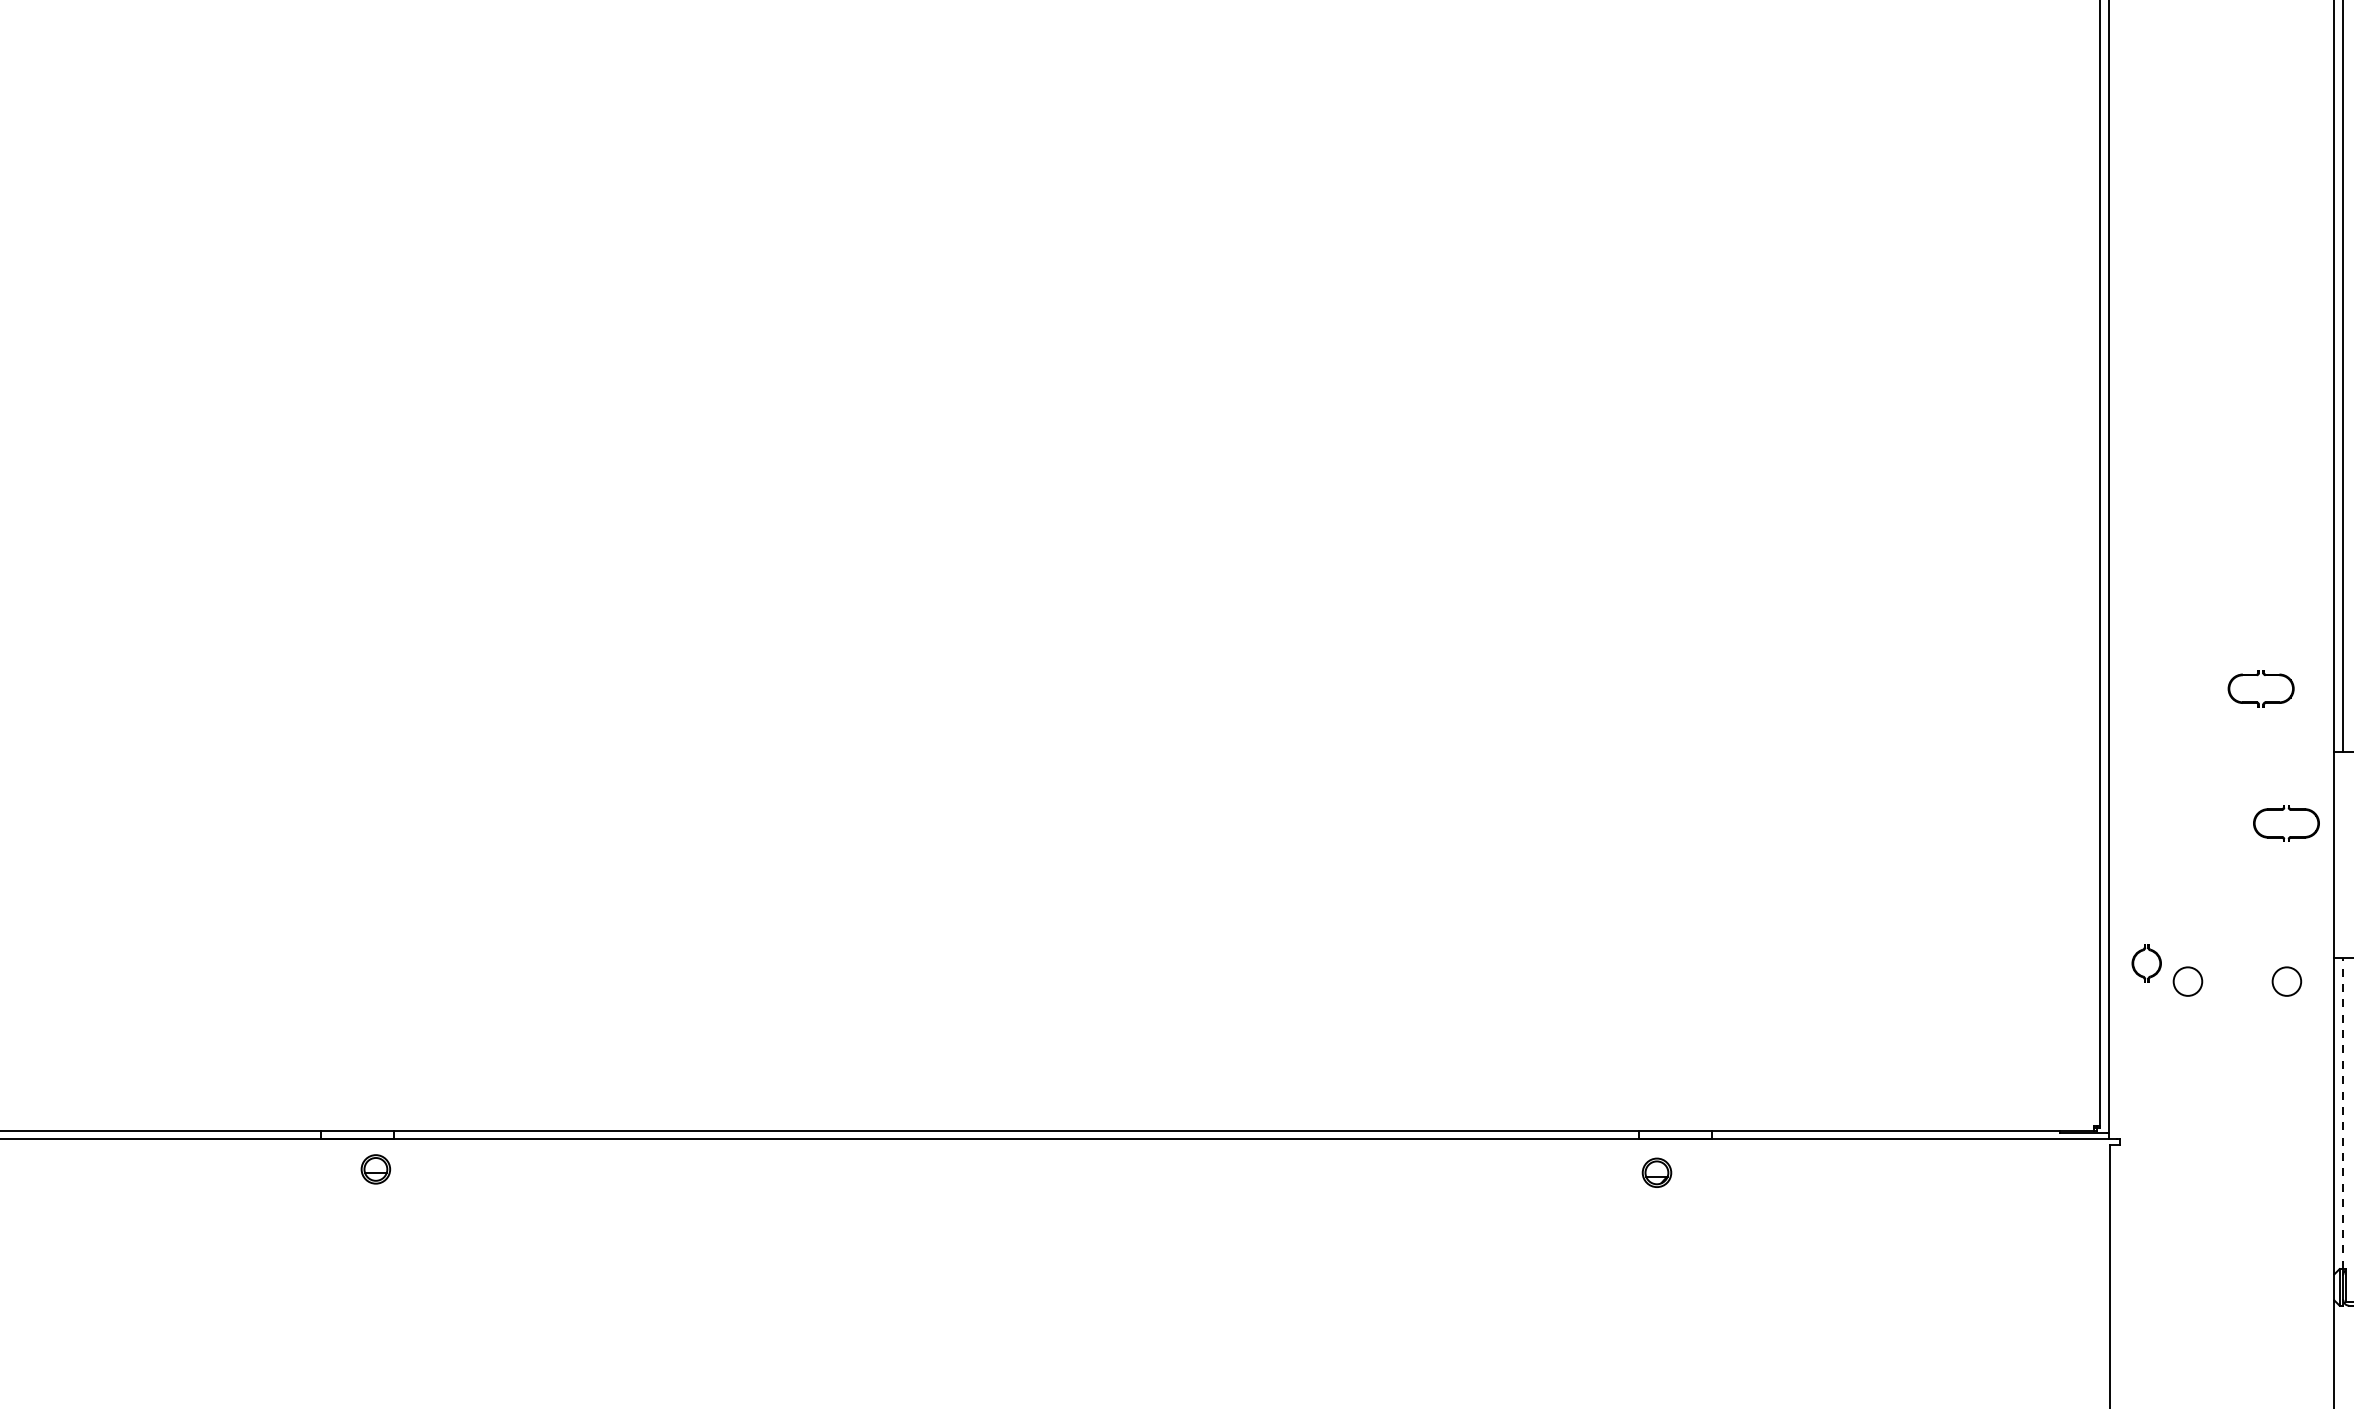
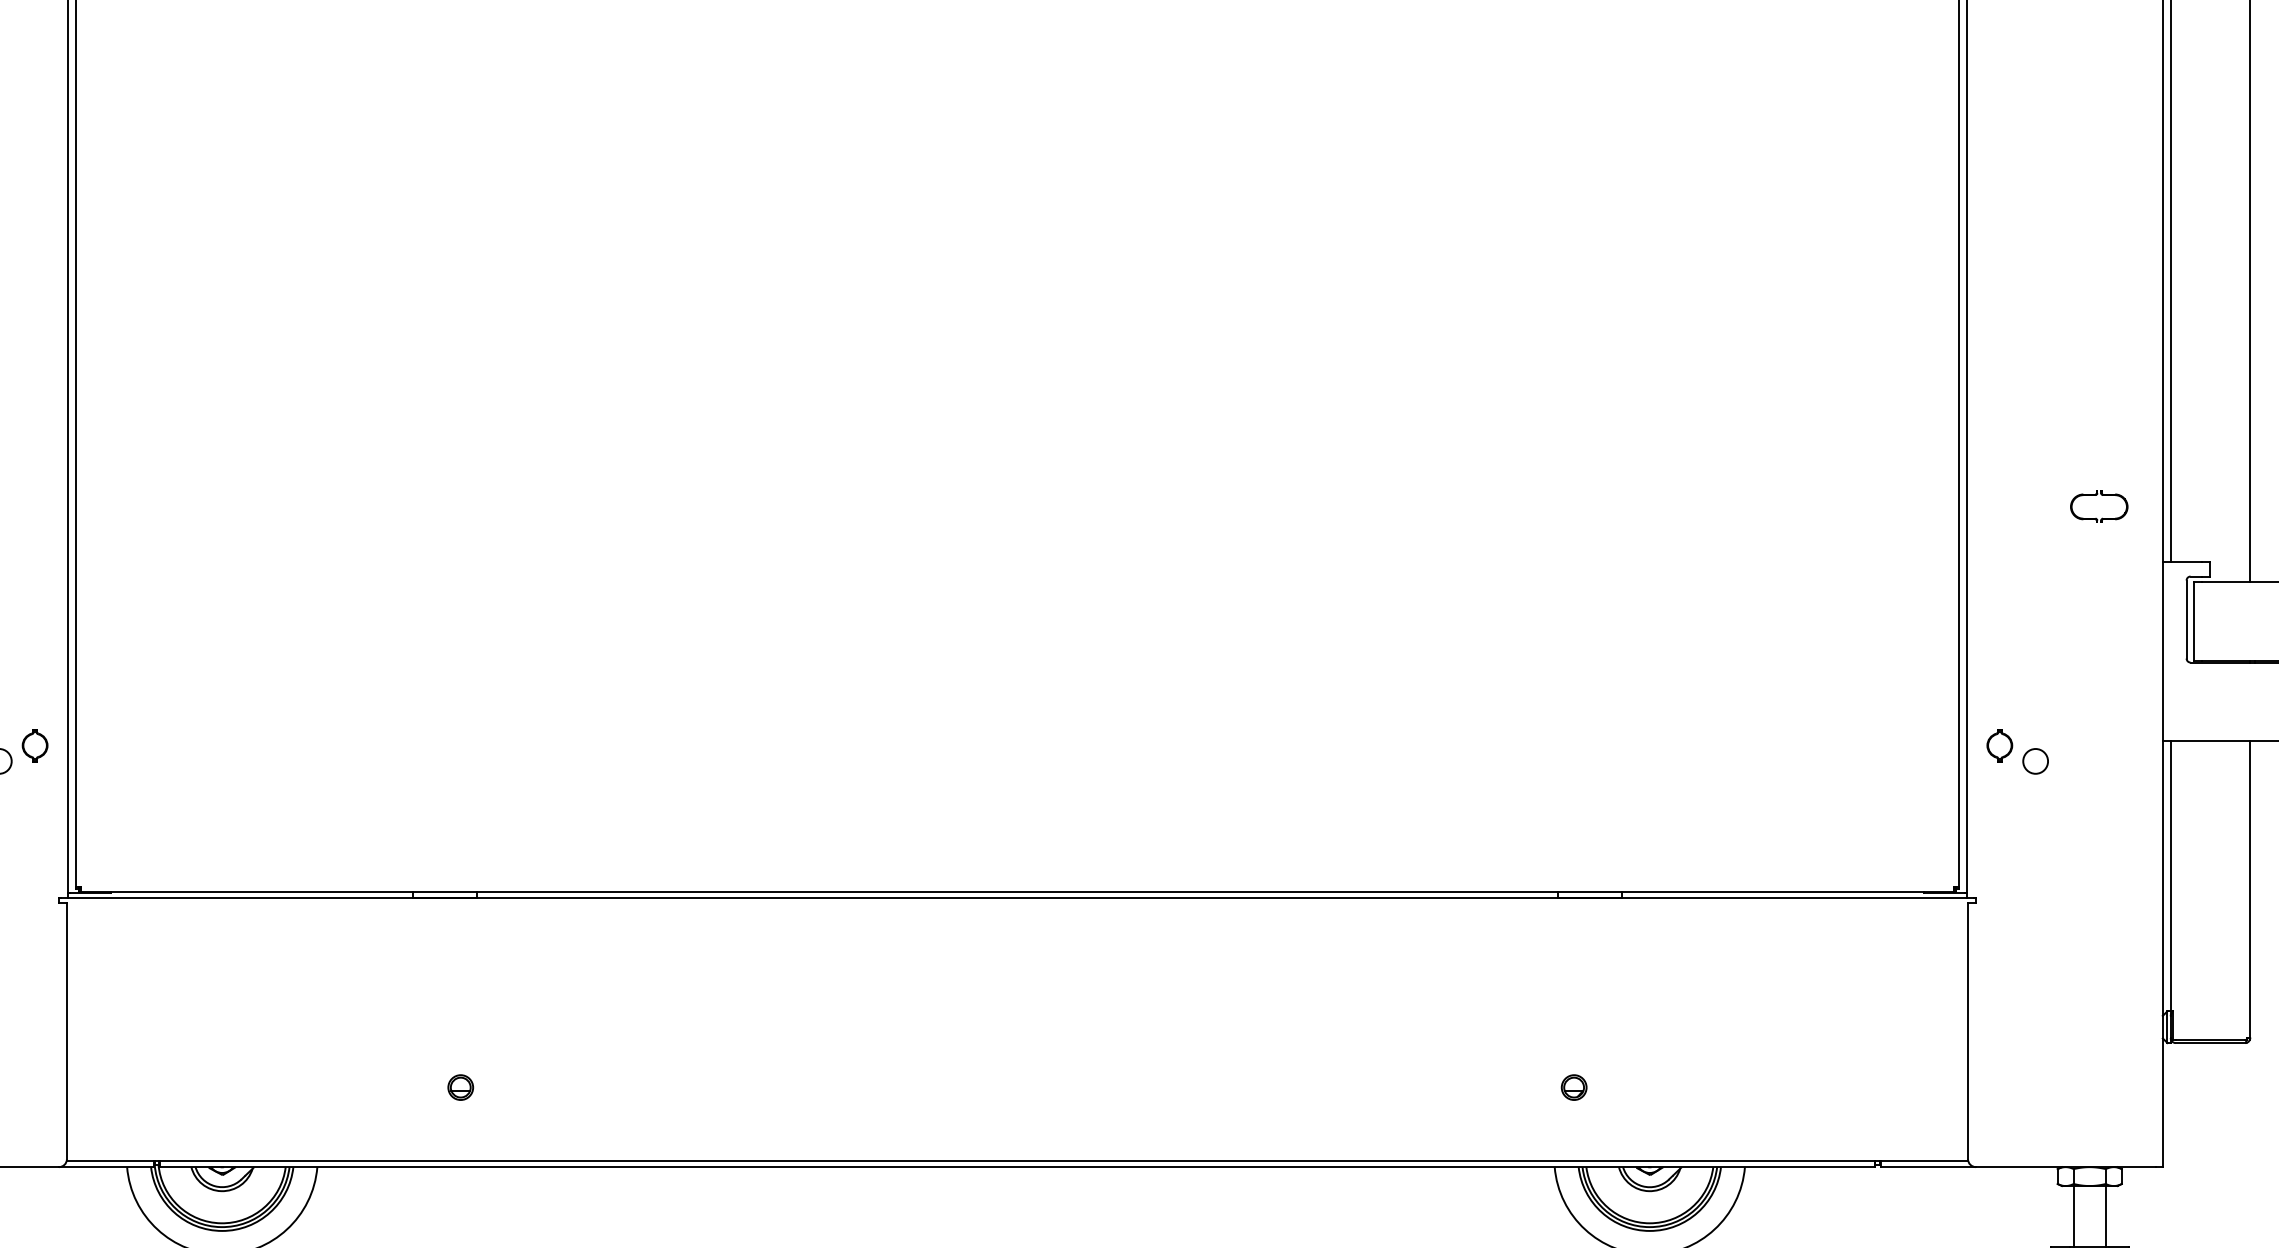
part: (2284, 810) -> (2119, 612), removed
circle: (2286, 981) -> (2121, 761), removed
line: (2343, 1112) -> (2170, 875), dashed -> solid
part: (375, 1169) -> (460, 1087), moved
part: (1656, 1172) -> (1573, 1087), moved

